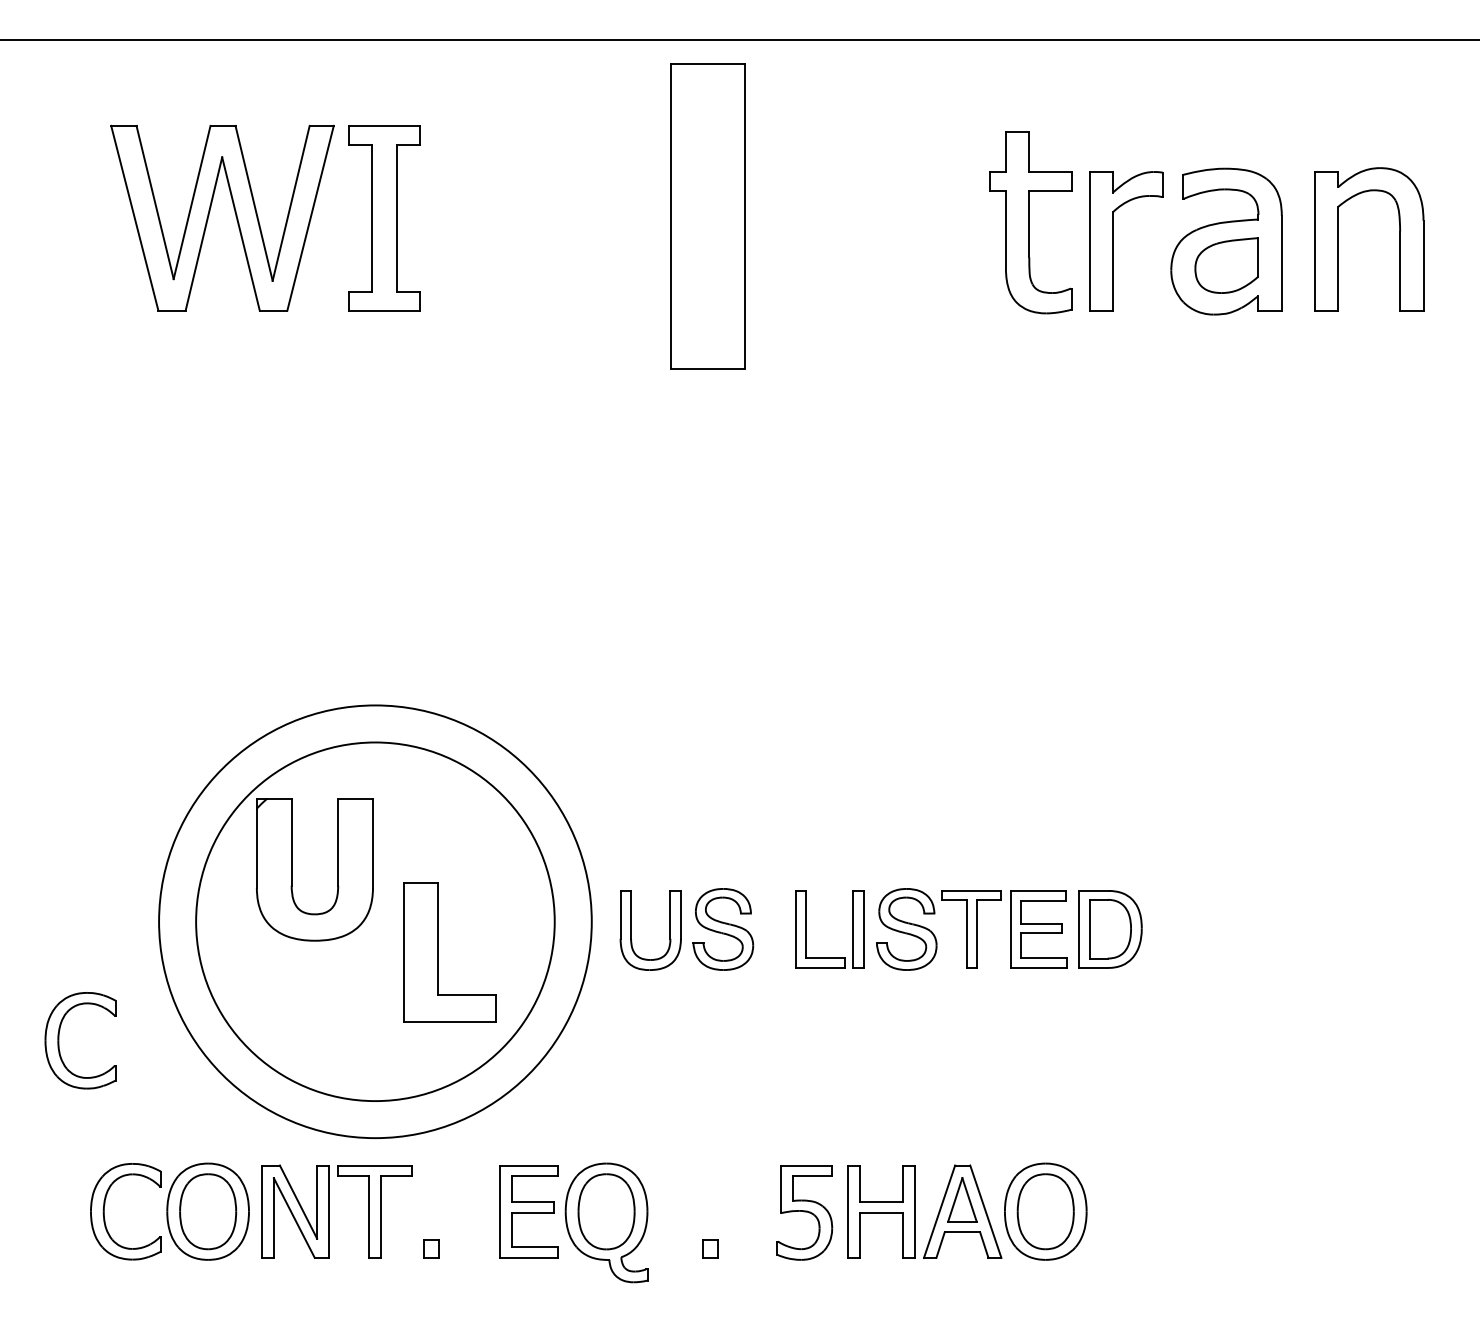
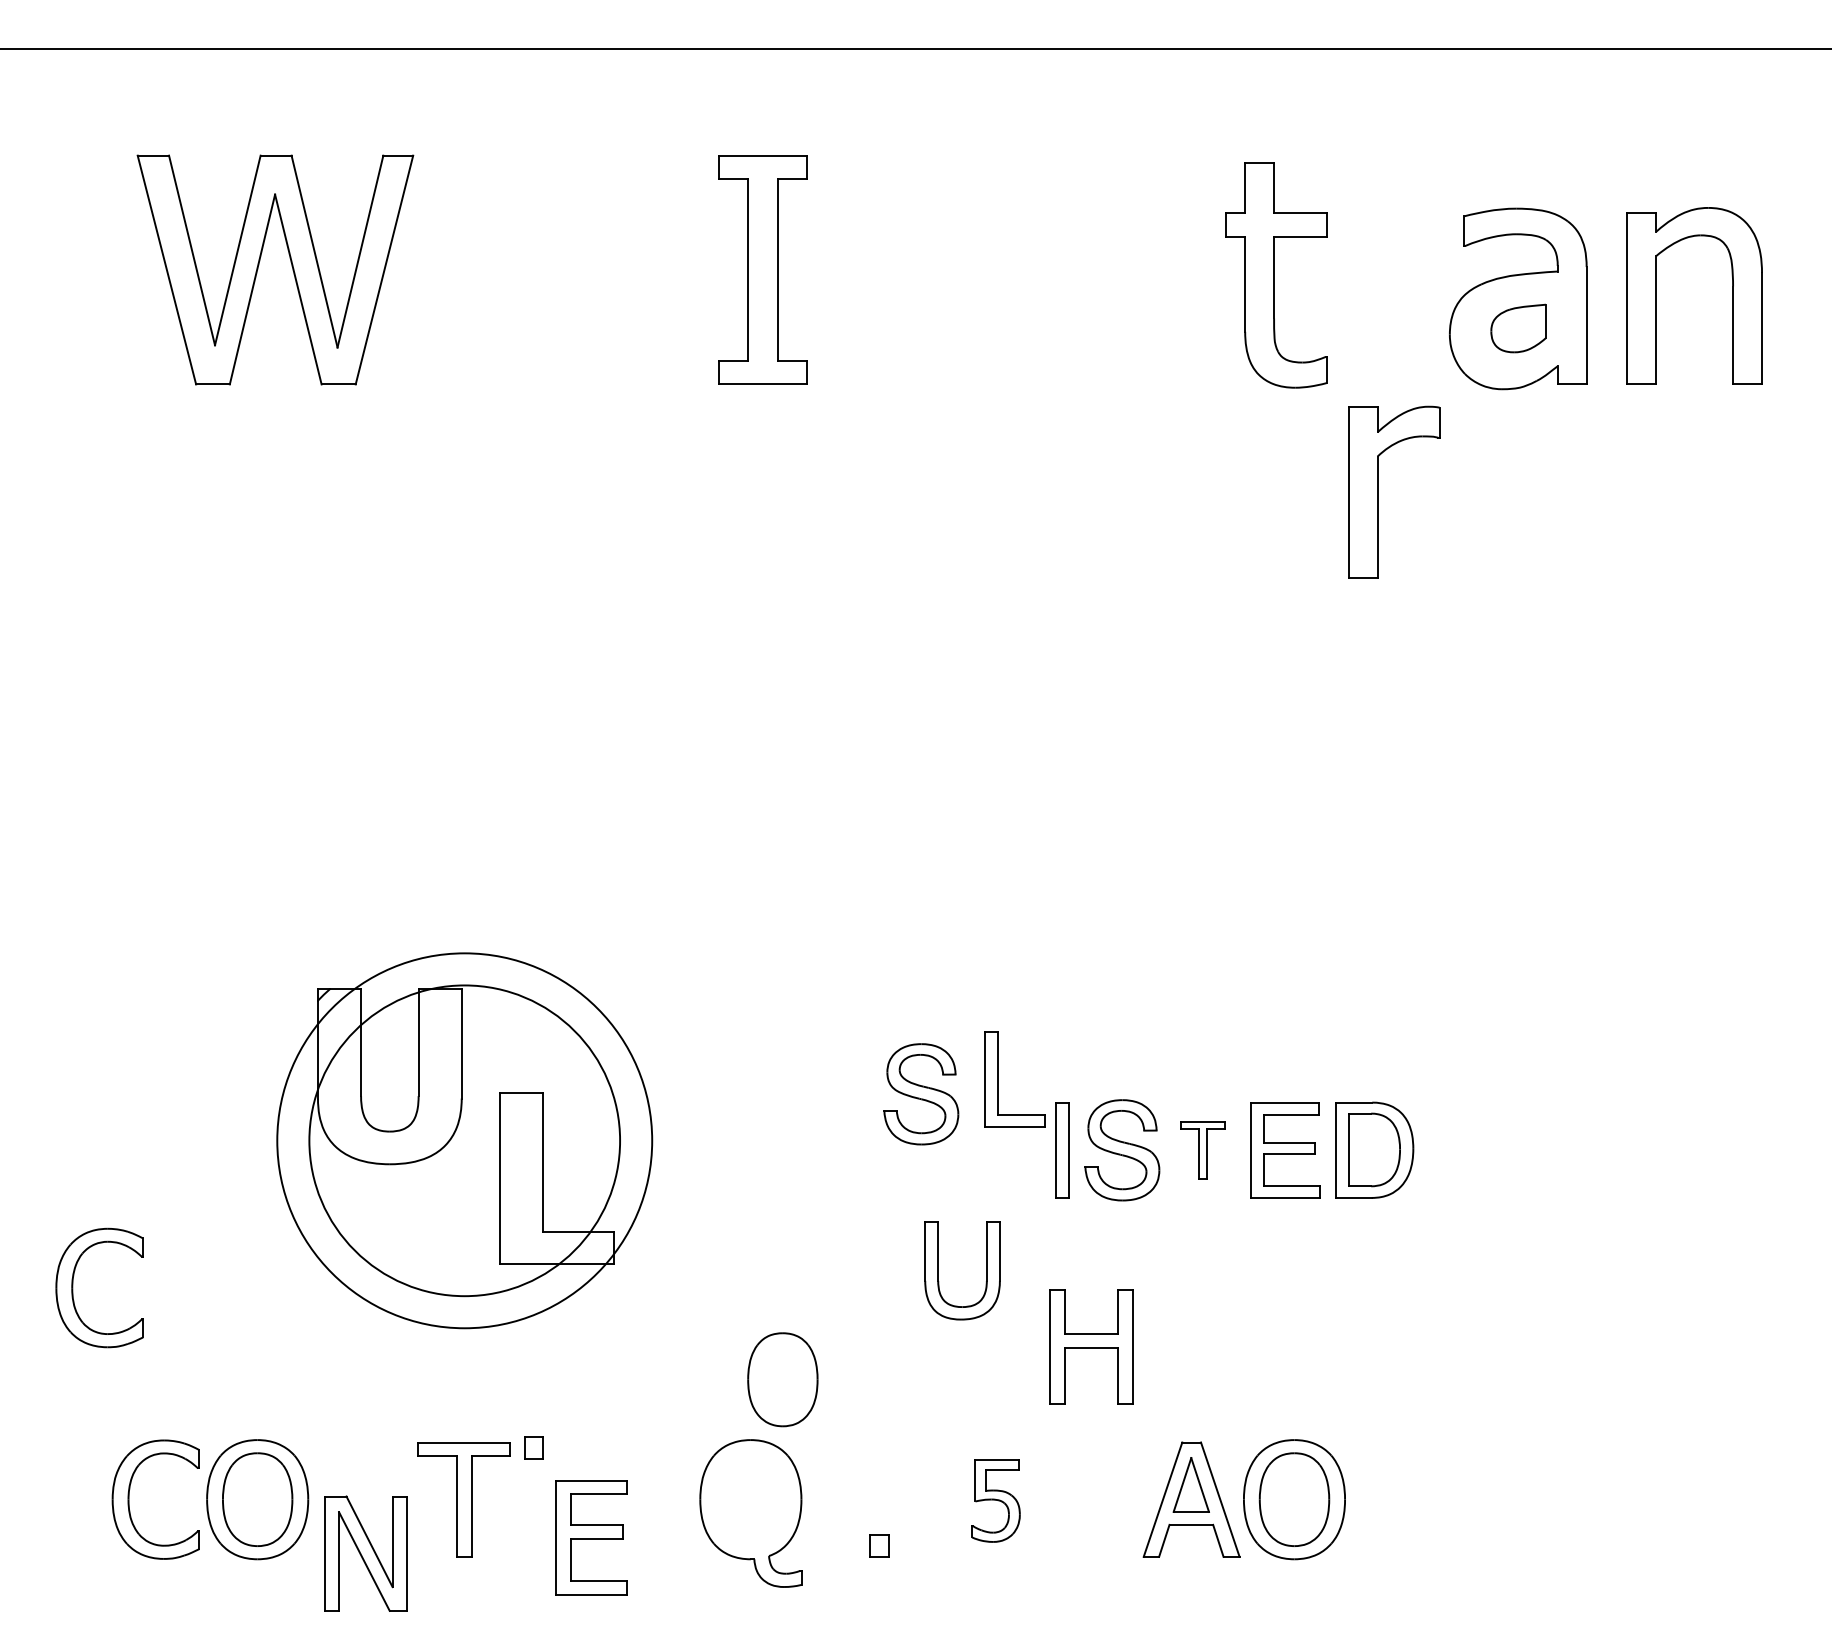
part: (708, 216) -> (876, 267), removed
part: (384, 217) -> (762, 269), moved
part: (1113, 240) -> (1378, 491), moved
part: (1226, 265) -> (1518, 328), size x0.7
circle: (375, 921) -> (464, 1140), size x0.7
circle: (375, 921) -> (464, 1140), size x0.7
part: (723, 929) -> (921, 1094), moved
part: (806, 929) -> (998, 1079), moved
part: (971, 929) -> (1202, 1150), size x0.6
part: (631, 930) -> (938, 1270), moved
part: (295, 1211) -> (365, 1553), moved
part: (528, 1211) -> (591, 1537), moved
part: (606, 1211) -> (782, 1379), moved
part: (881, 1211) -> (1091, 1346), moved
part: (804, 1213) -> (995, 1501), size x0.7
part: (430, 1248) -> (533, 1447), moved

